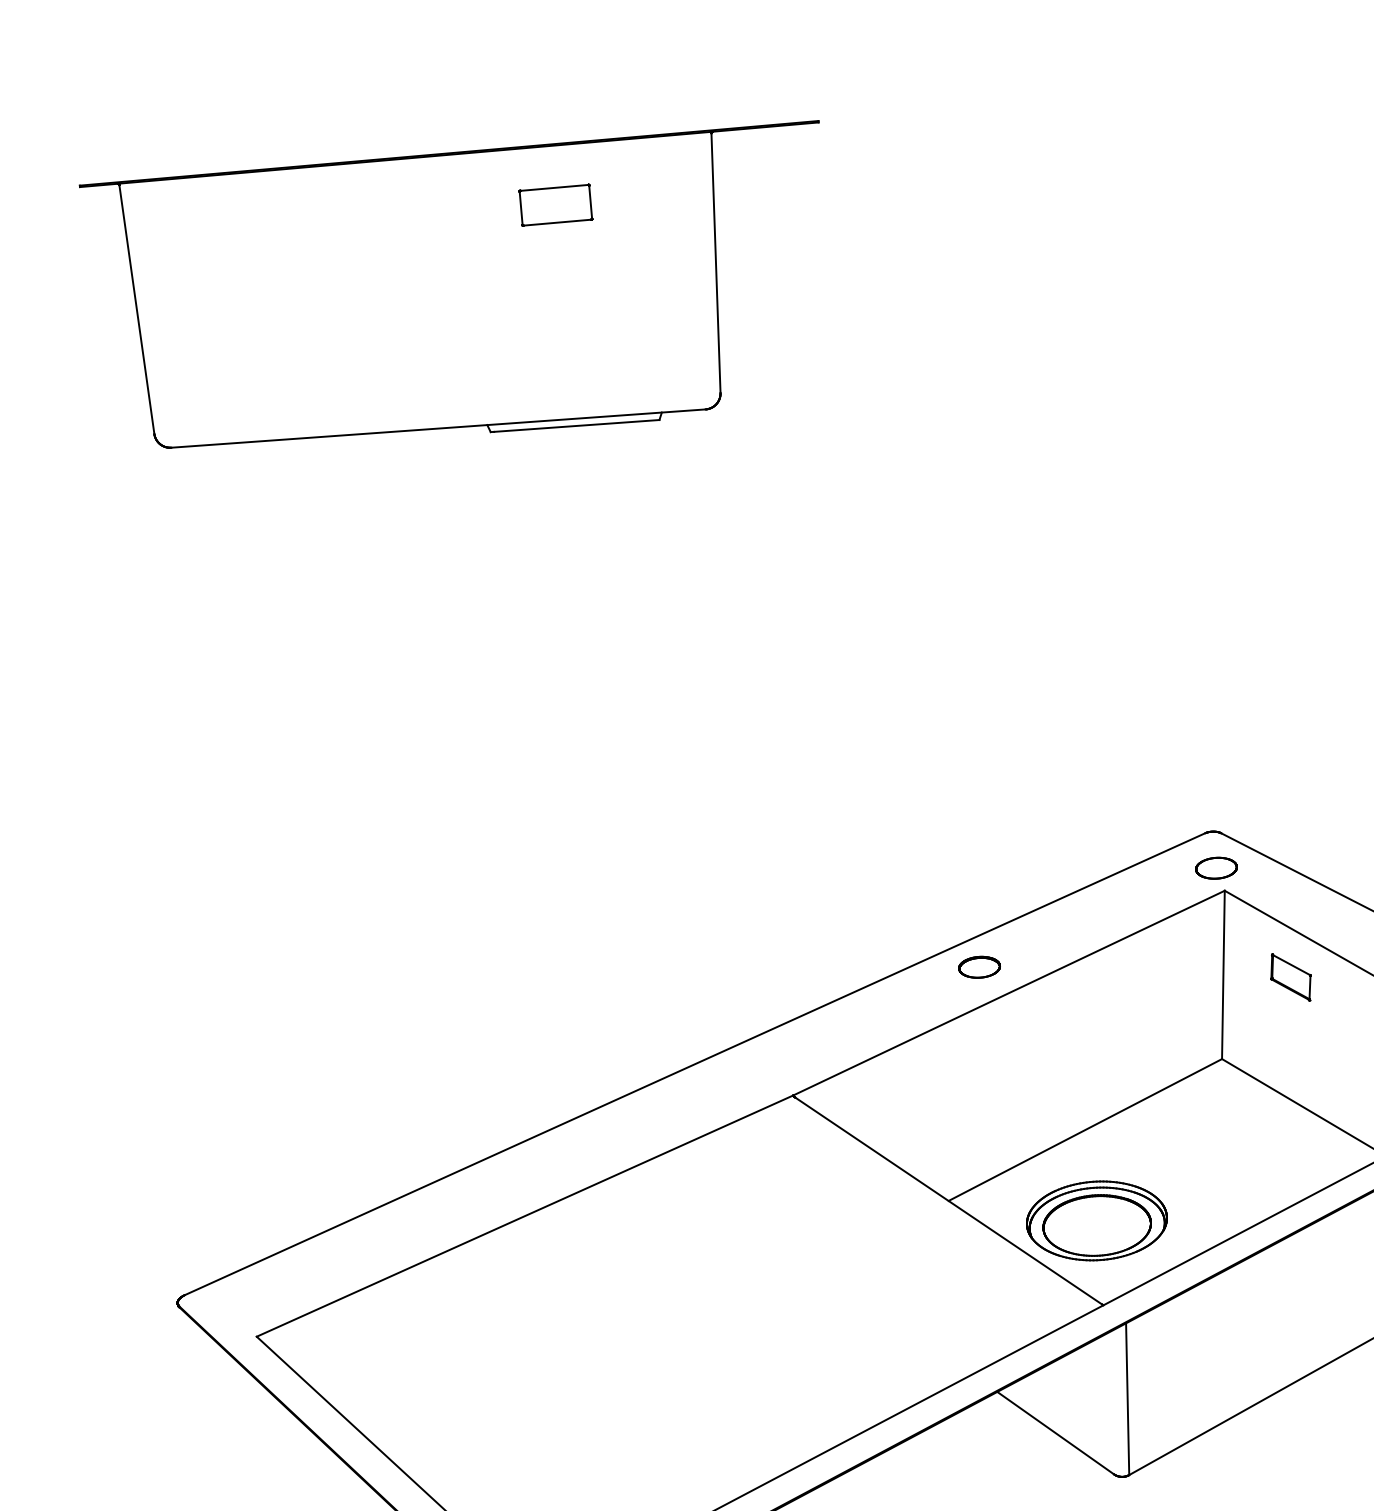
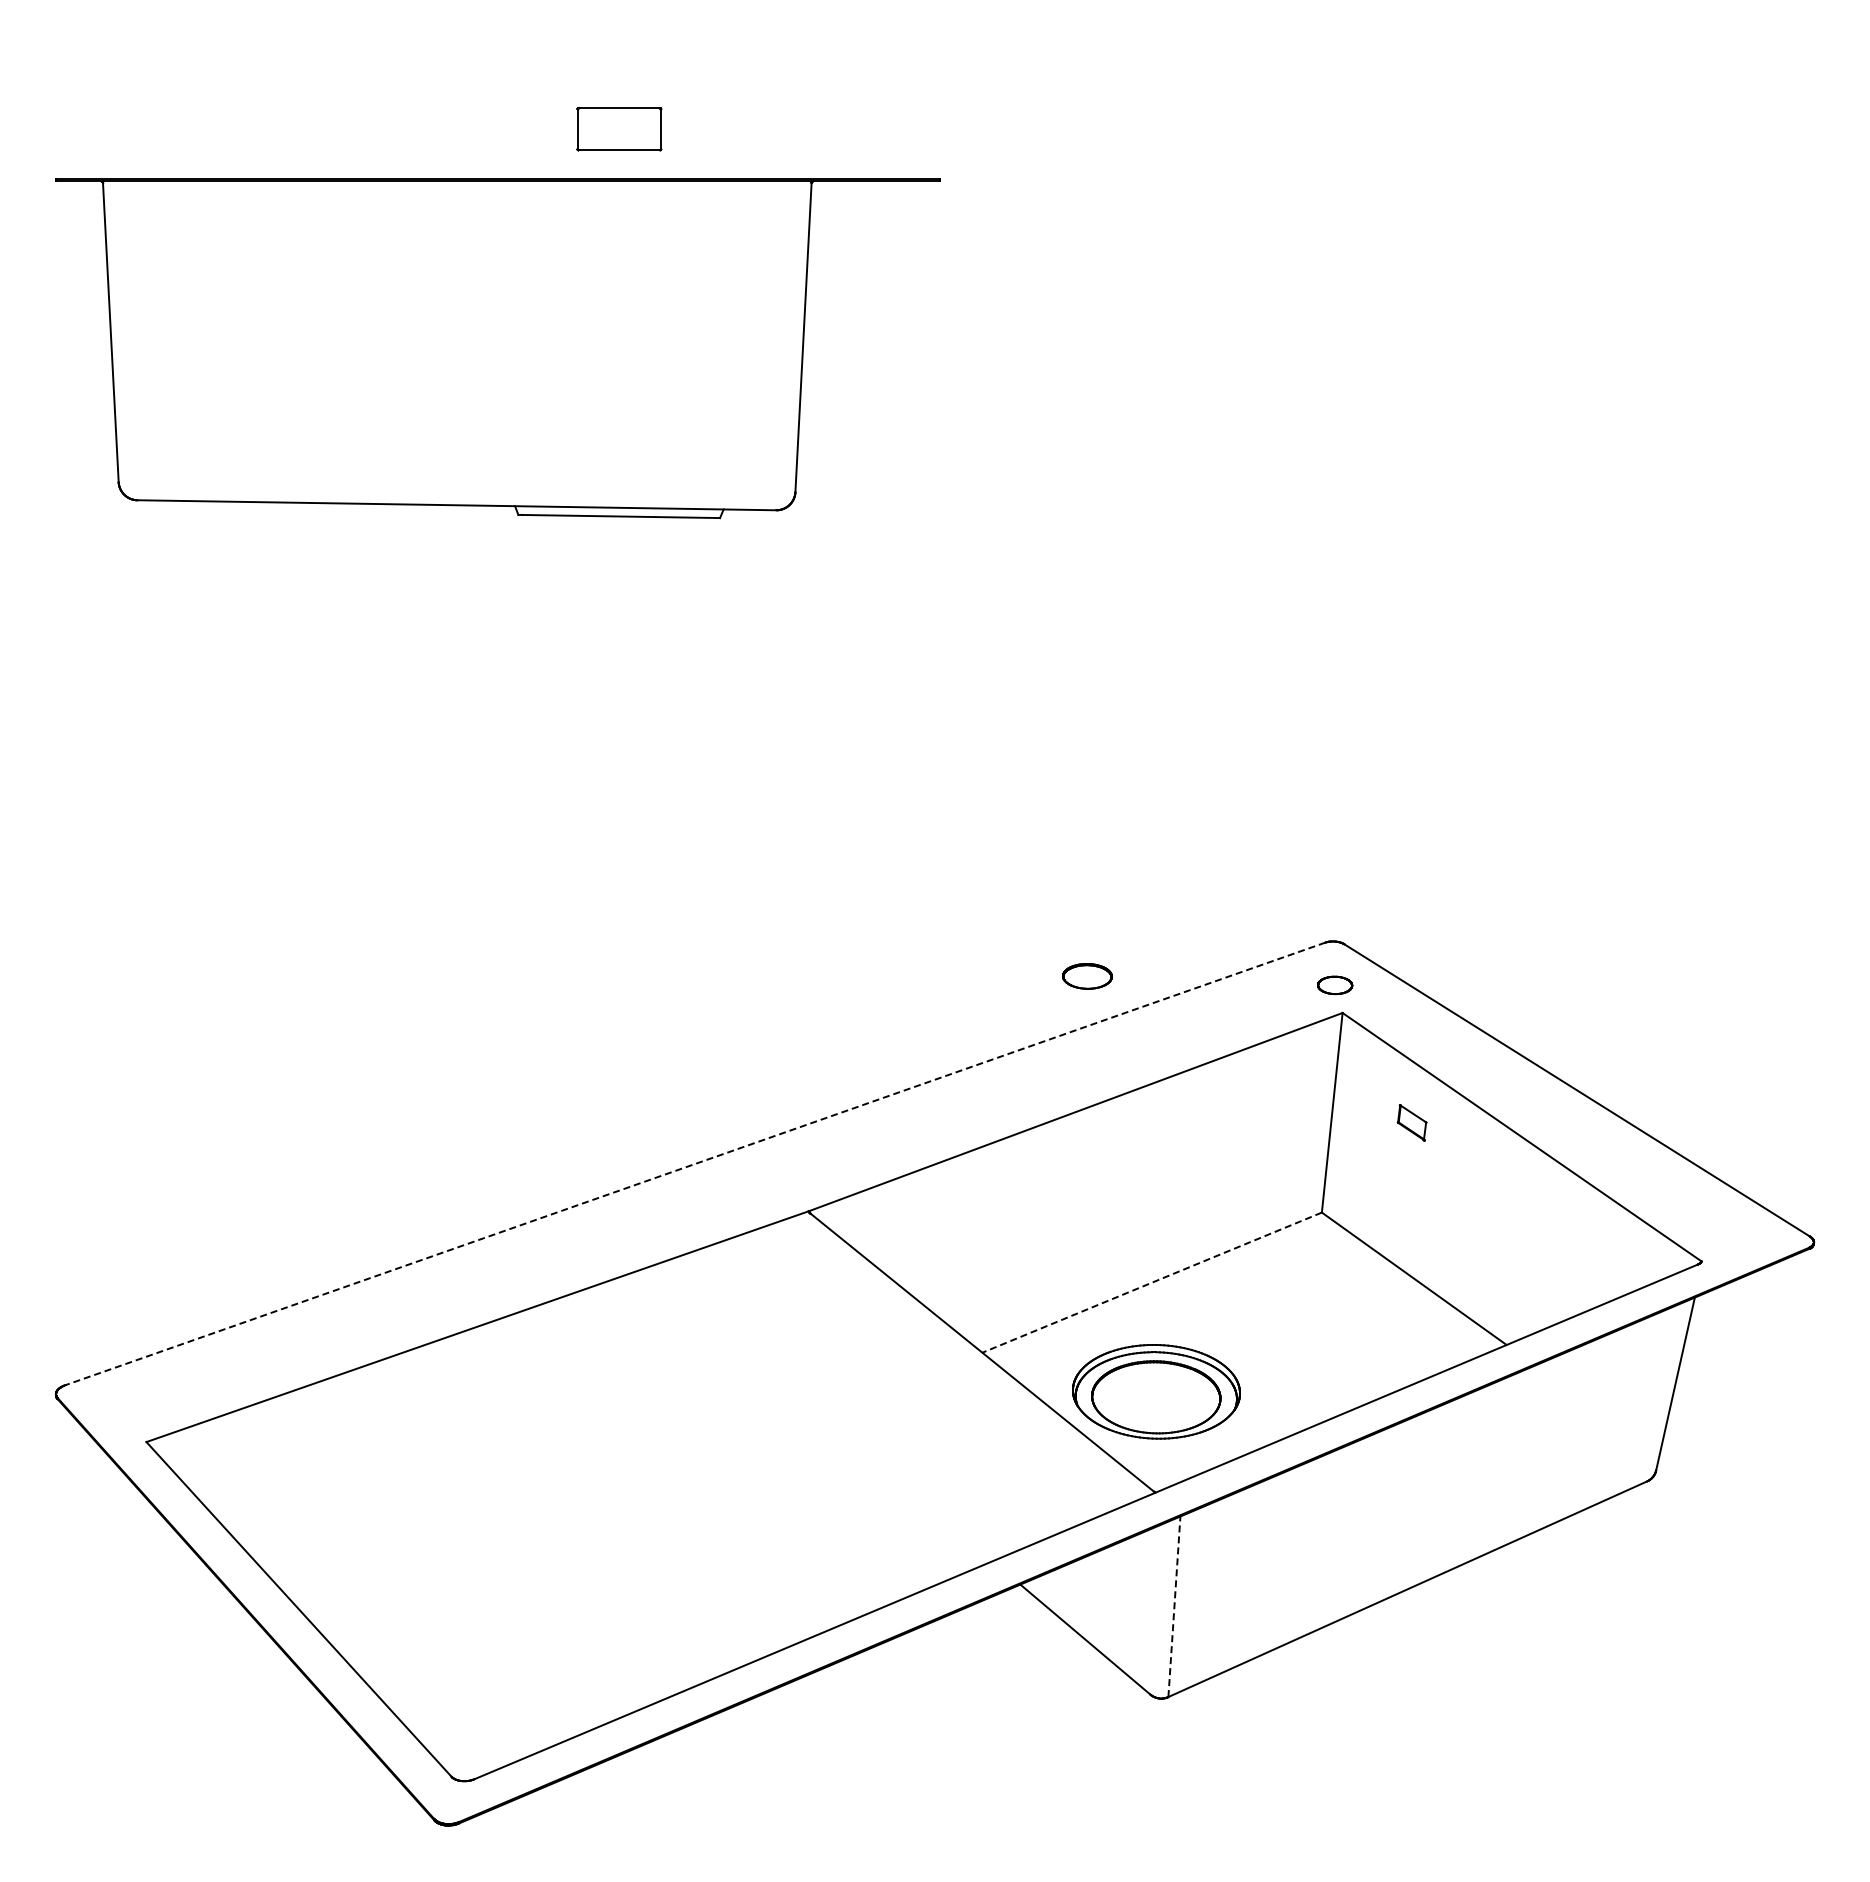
part: (461, 294) -> (497, 348), moved
part: (1215, 868) -> (1334, 985), size x0.7
part: (979, 967) -> (1087, 976), moved
part: (1290, 977) -> (1411, 1122), size x0.6
line: (695, 1063) -> (695, 1163), solid -> dashed
line: (1085, 1129) -> (1152, 1282), solid -> dashed
line: (1127, 1398) -> (1174, 1606), solid -> dashed

